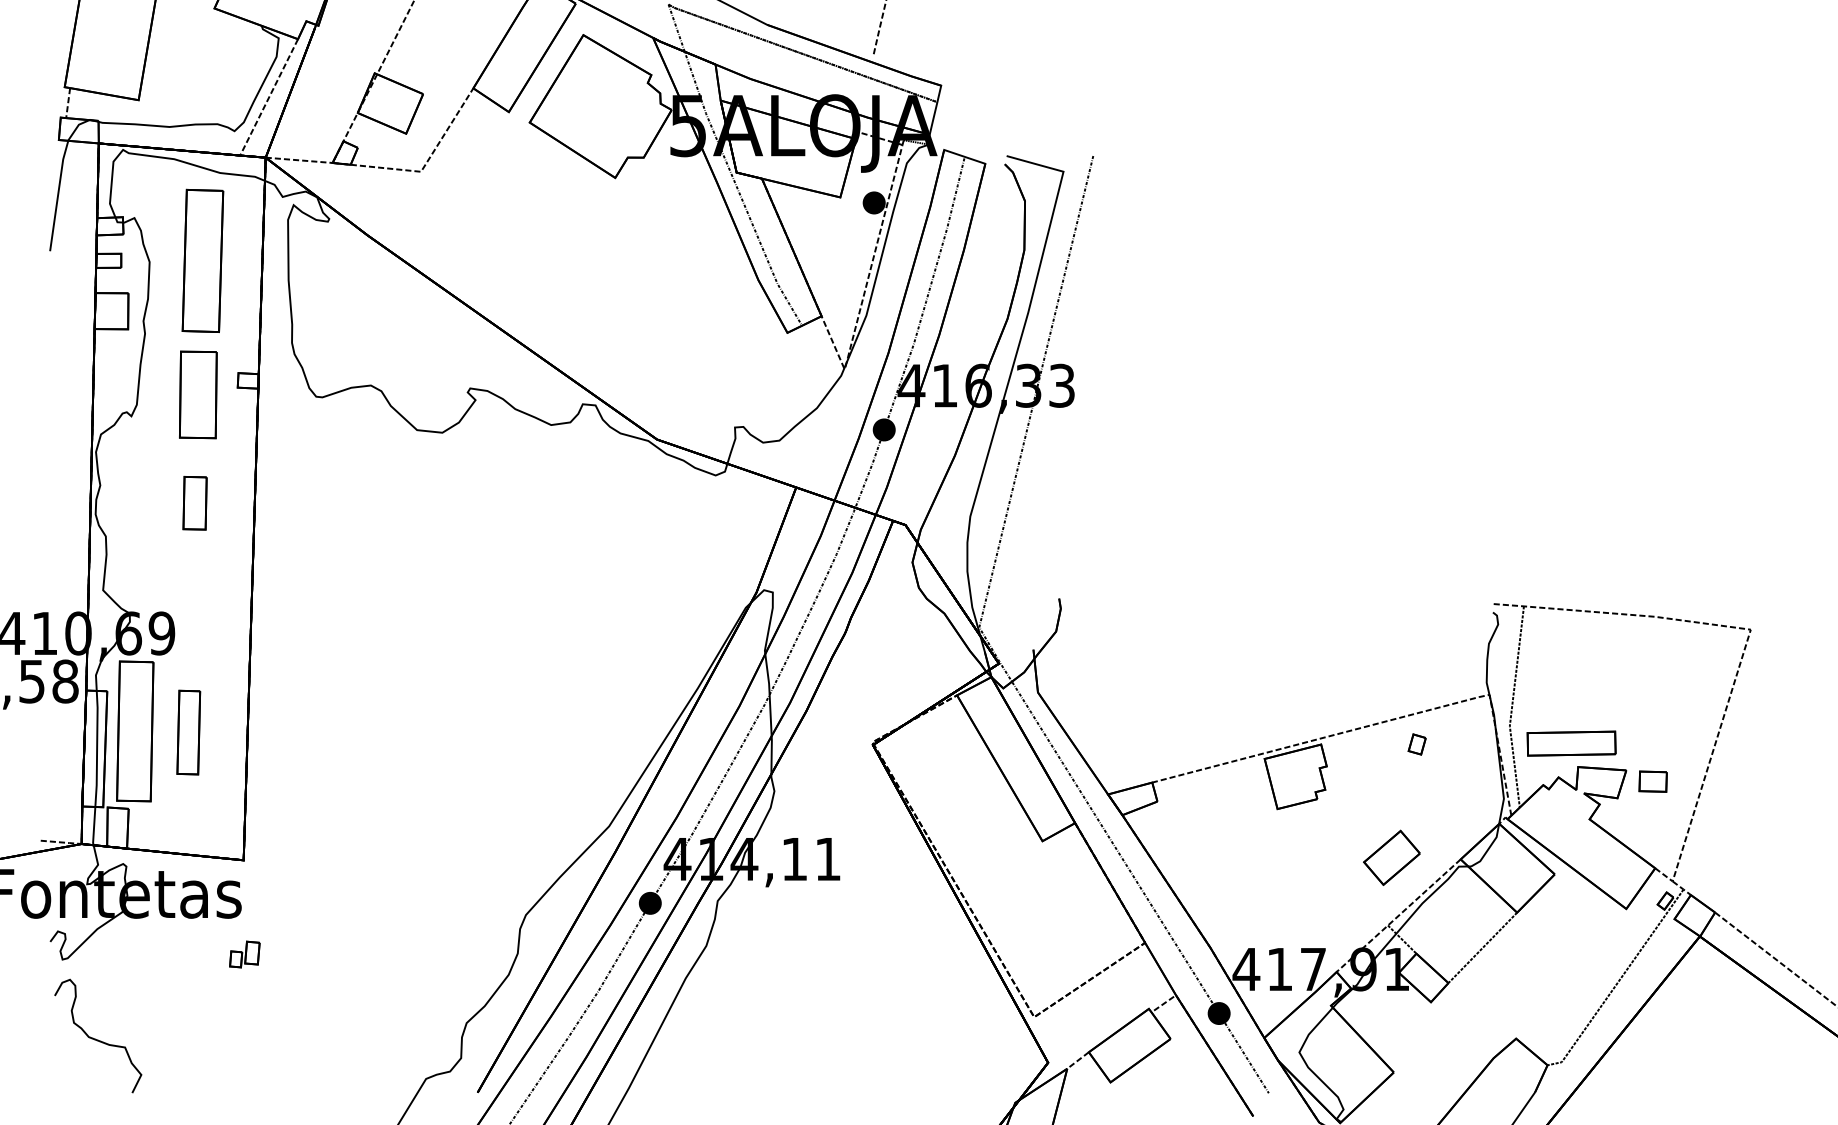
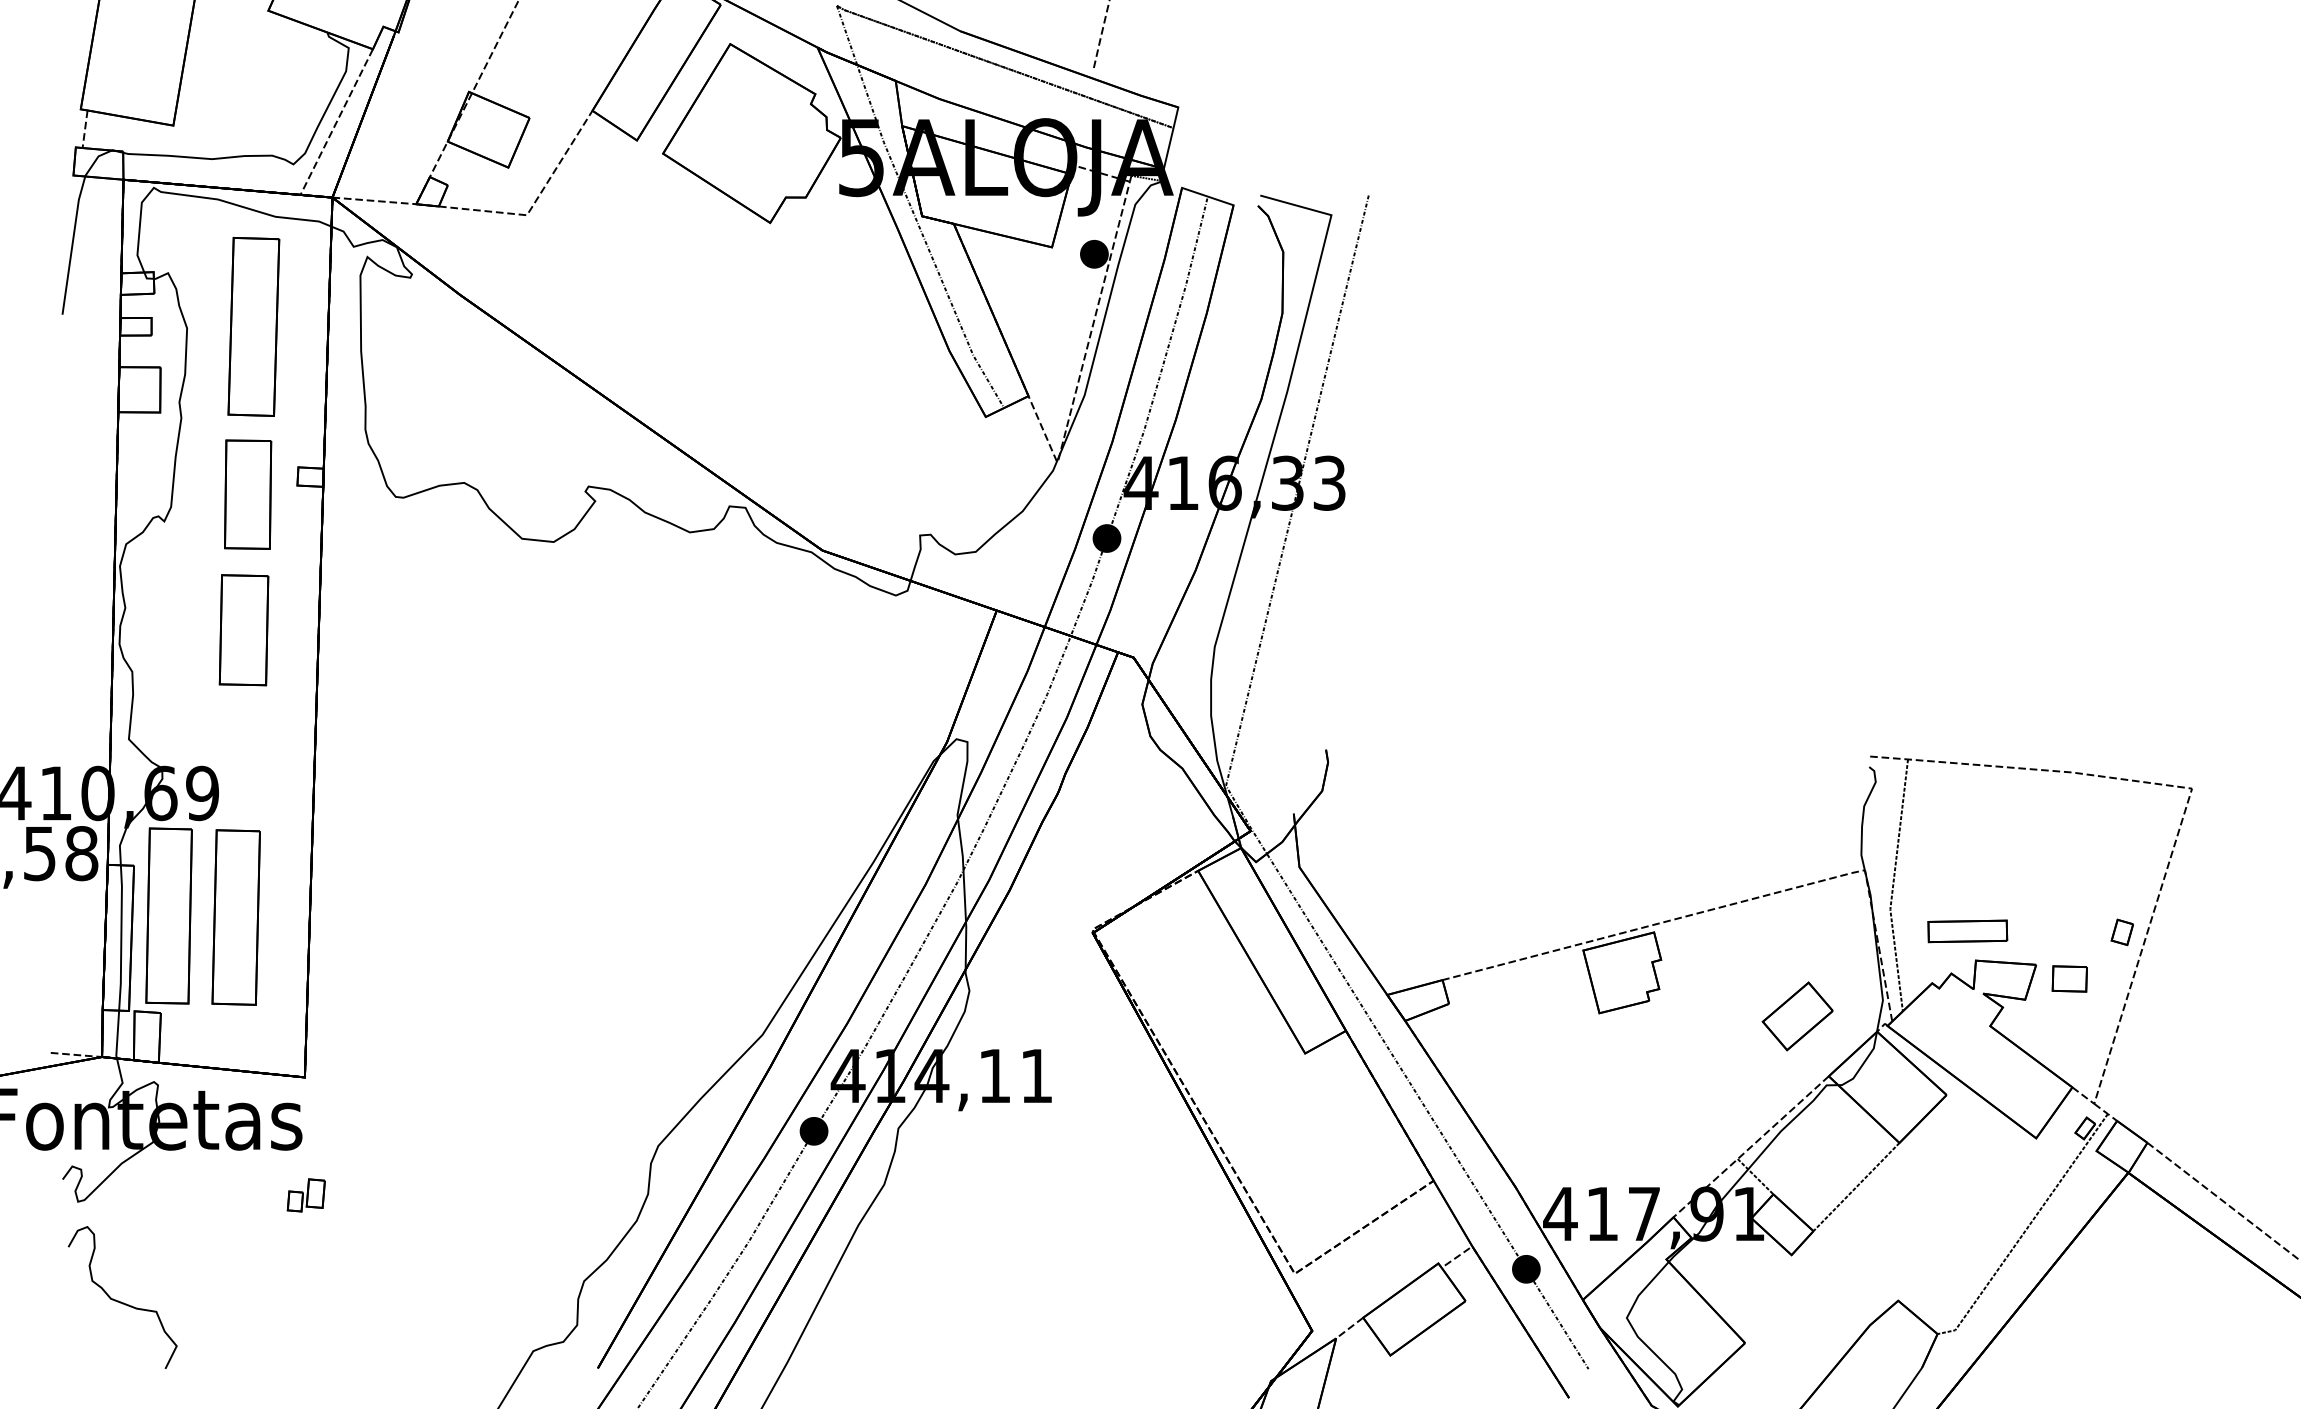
part: (194, 503) -> (243, 630), size x1.67
part: (188, 732) -> (235, 917), size x1.67
part: (1571, 743) -> (1967, 931), size x0.71
part: (1416, 744) -> (2121, 932), moved
part: (1391, 857) -> (1797, 1016), moved

